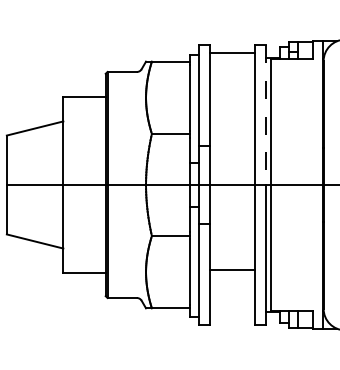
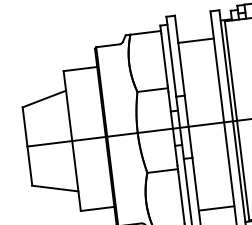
line: (232, 53) -> (195, 41), moved
line: (266, 115) -> (226, 66), dashed -> solid
line: (232, 269) -> (216, 208), moved

